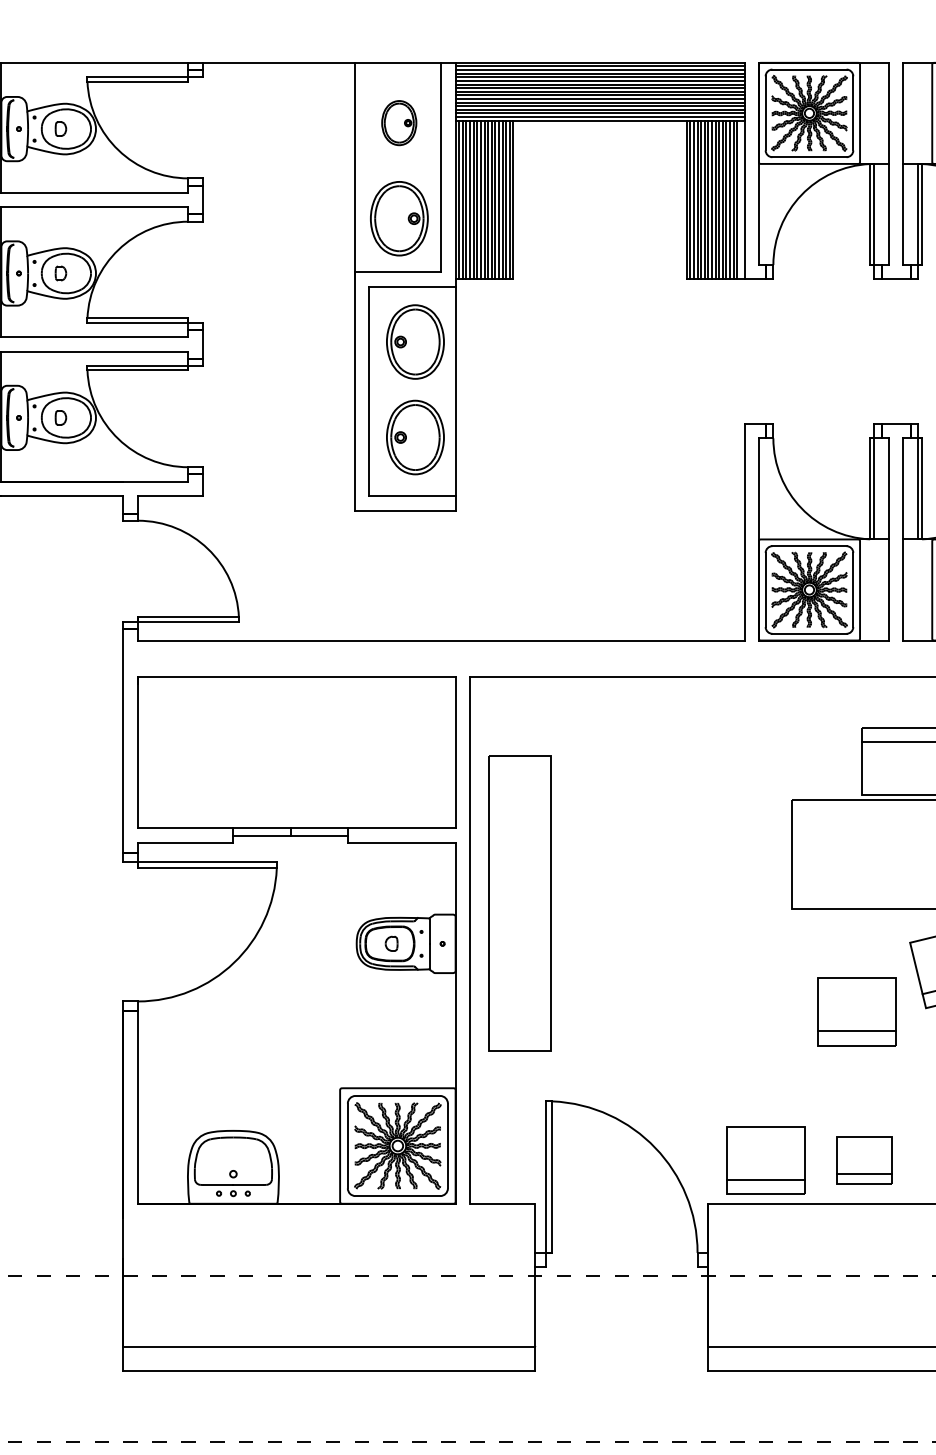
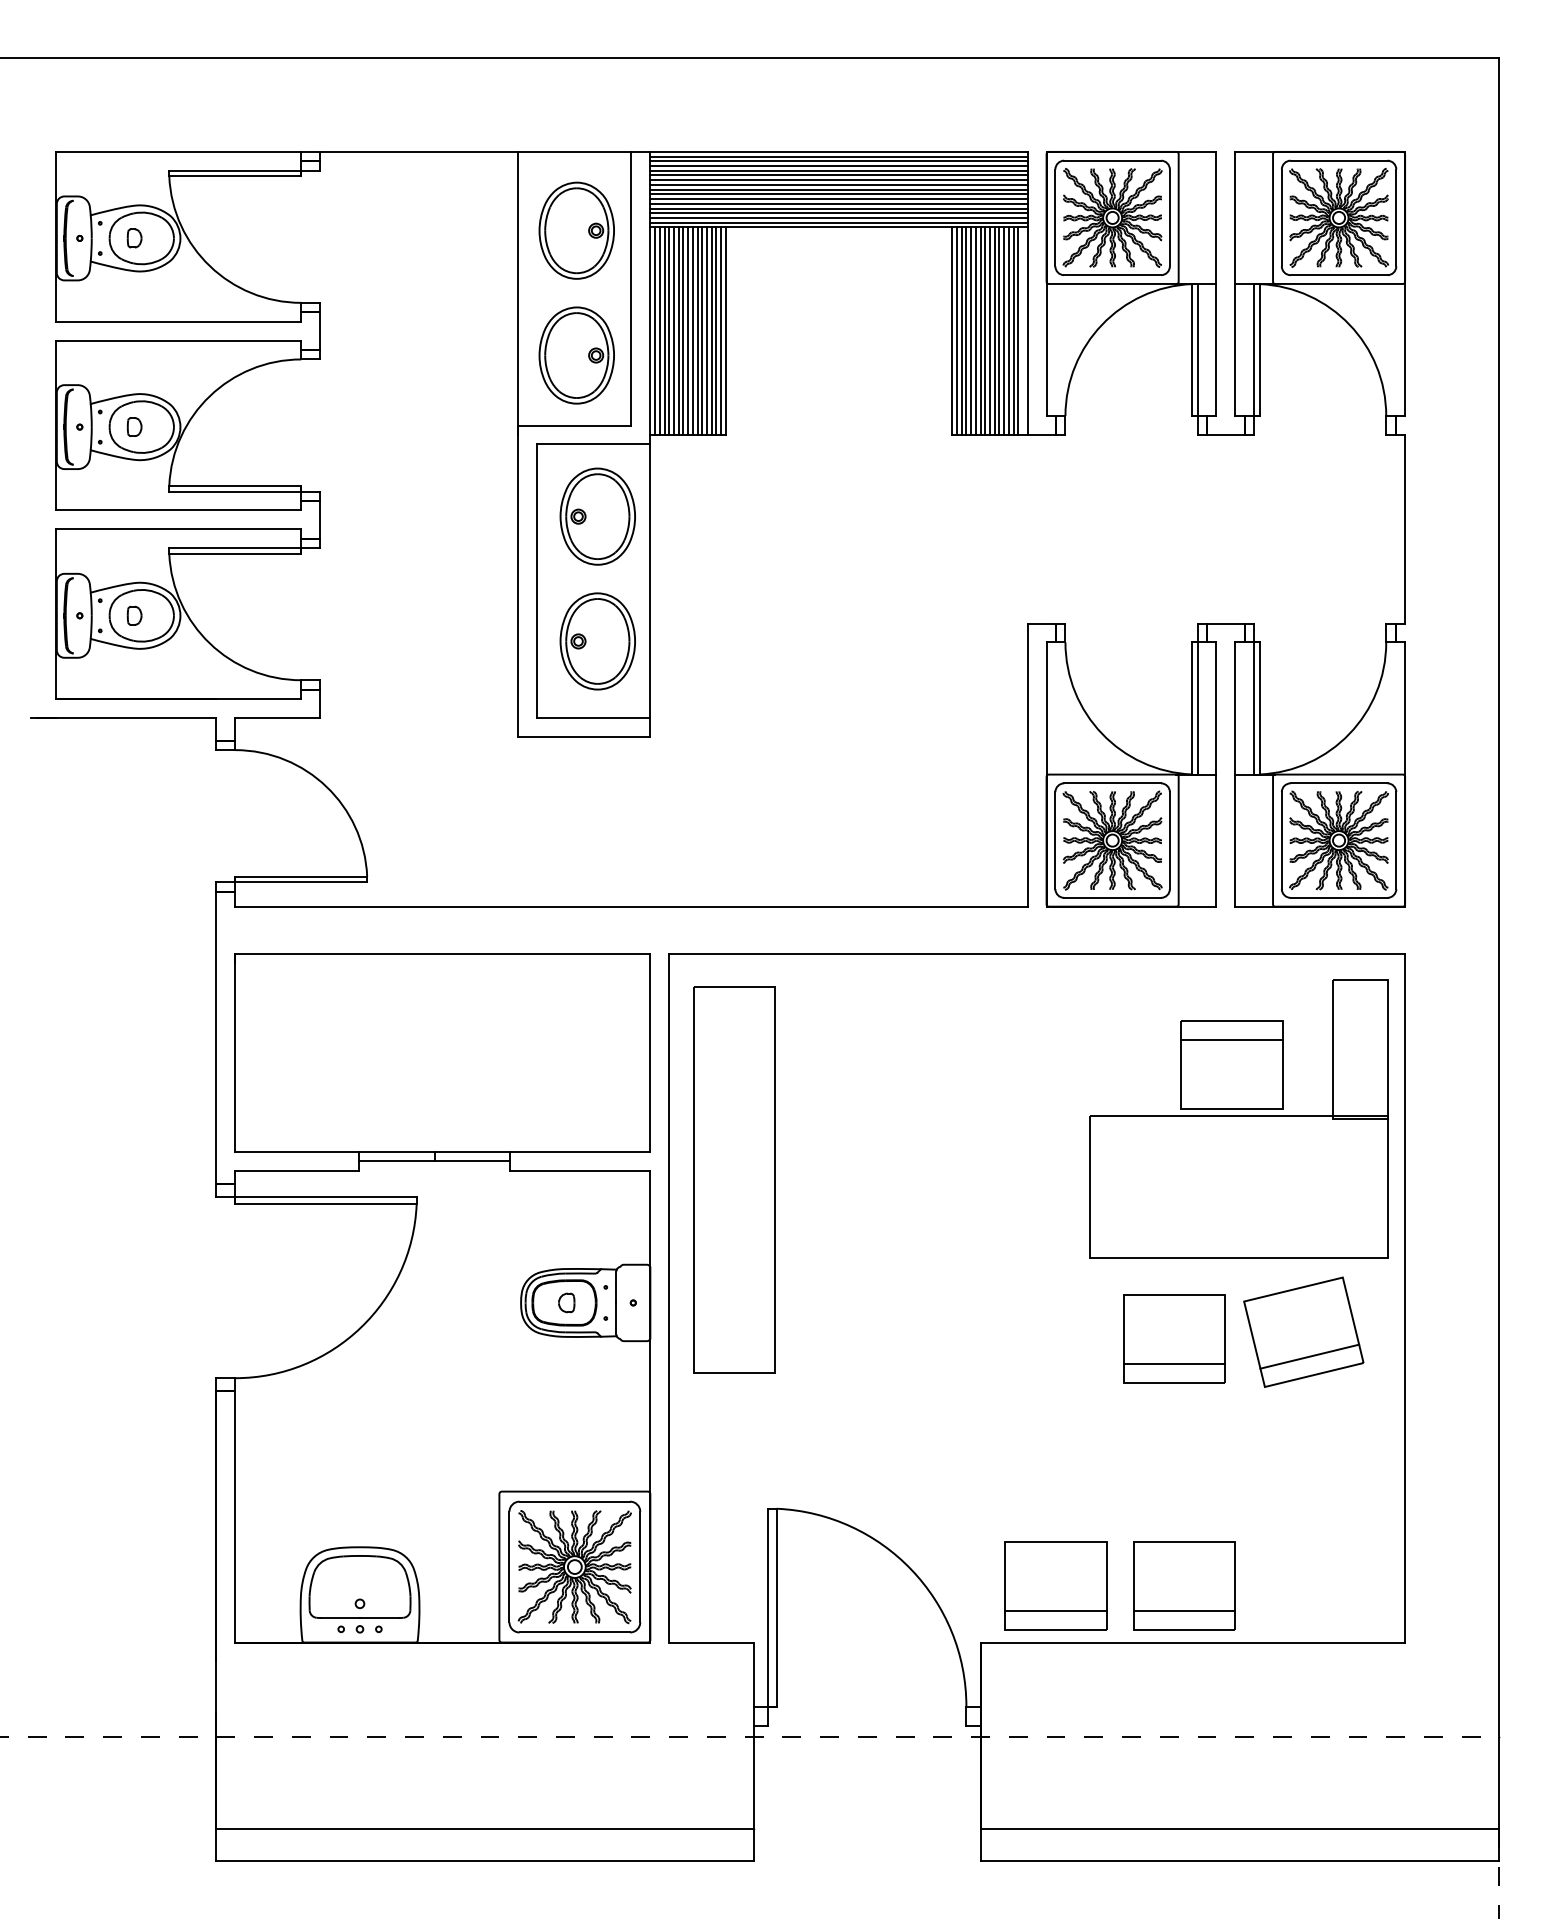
part: (399, 123) -> (576, 230), size x1.67
part: (520, 902) -> (734, 1179), moved
part: (856, 1011) -> (1174, 1338), moved
part: (864, 1160) -> (1184, 1585), size x1.43

